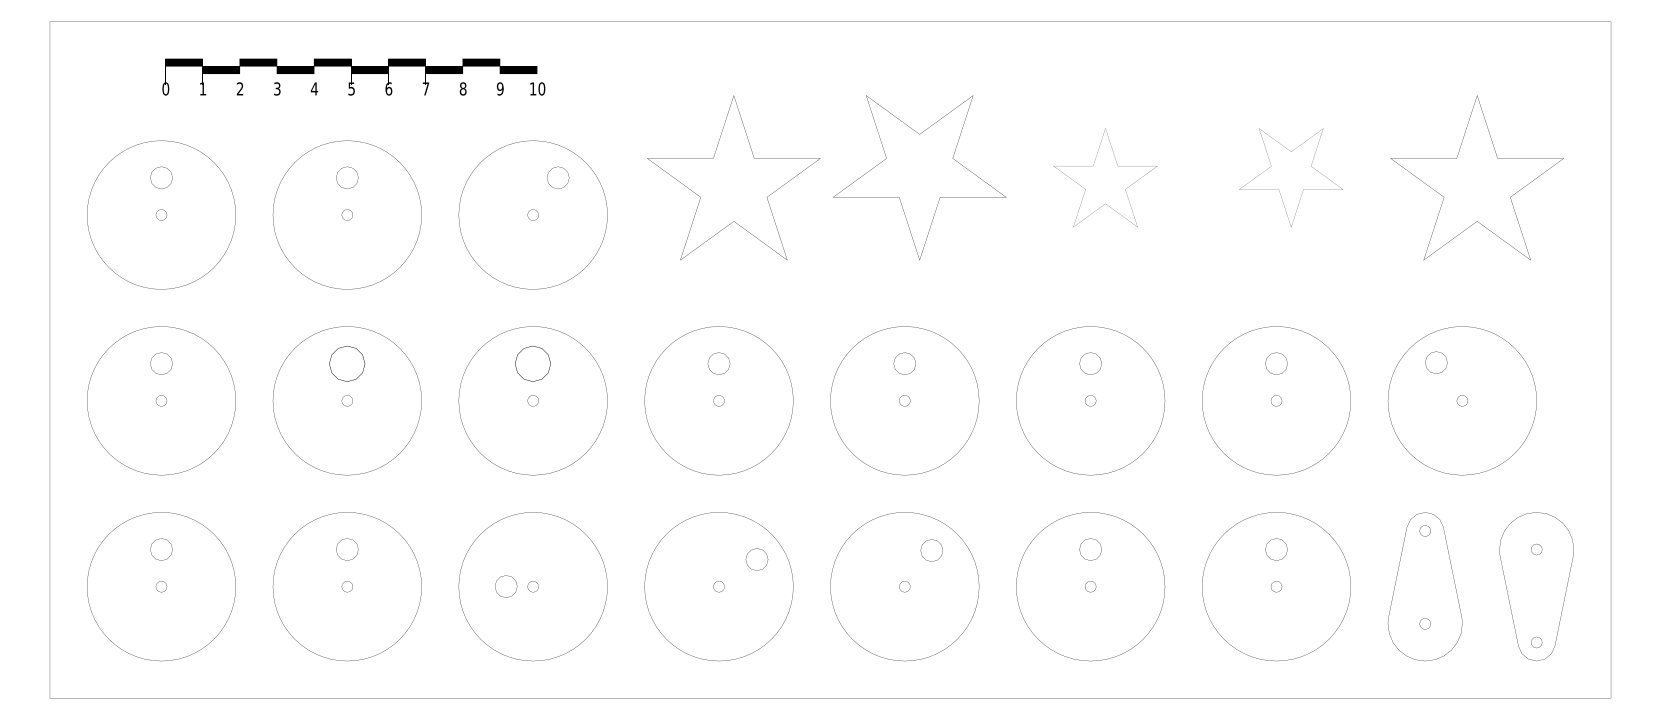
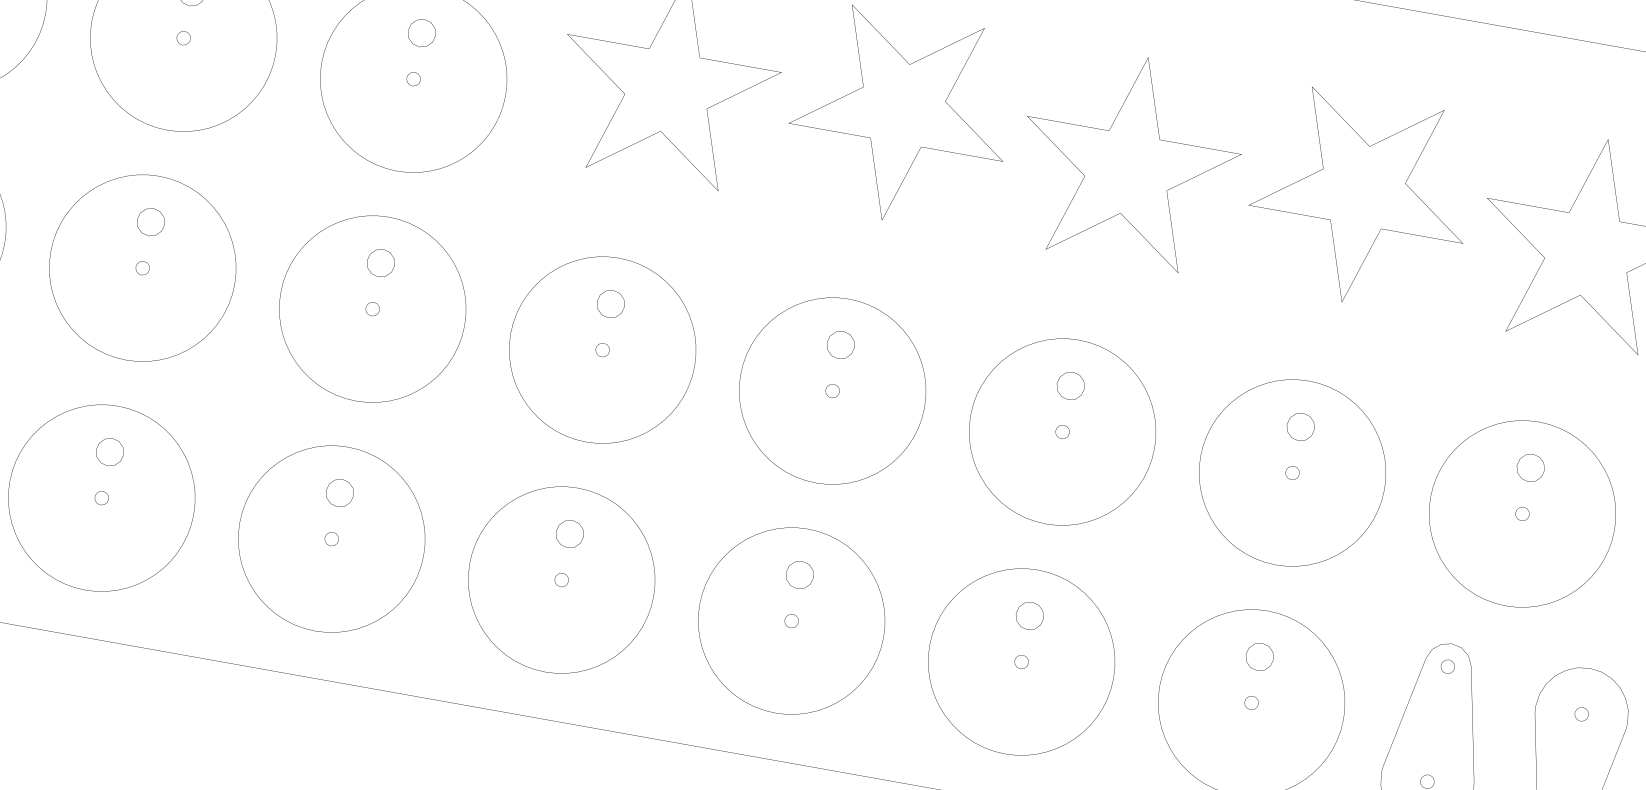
part: (558, 177) -> (422, 32), moved
part: (1105, 177) -> (1130, 158), size x1.67
part: (1290, 177) -> (1359, 199), size x1.67
part: (1436, 362) -> (1530, 467), moved
part: (347, 363) -> (151, 221), size x0.62
part: (533, 363) -> (381, 262), size x0.62
part: (931, 550) -> (799, 574), moved
part: (756, 559) -> (569, 533), moved
part: (506, 586) -> (340, 493), moved

